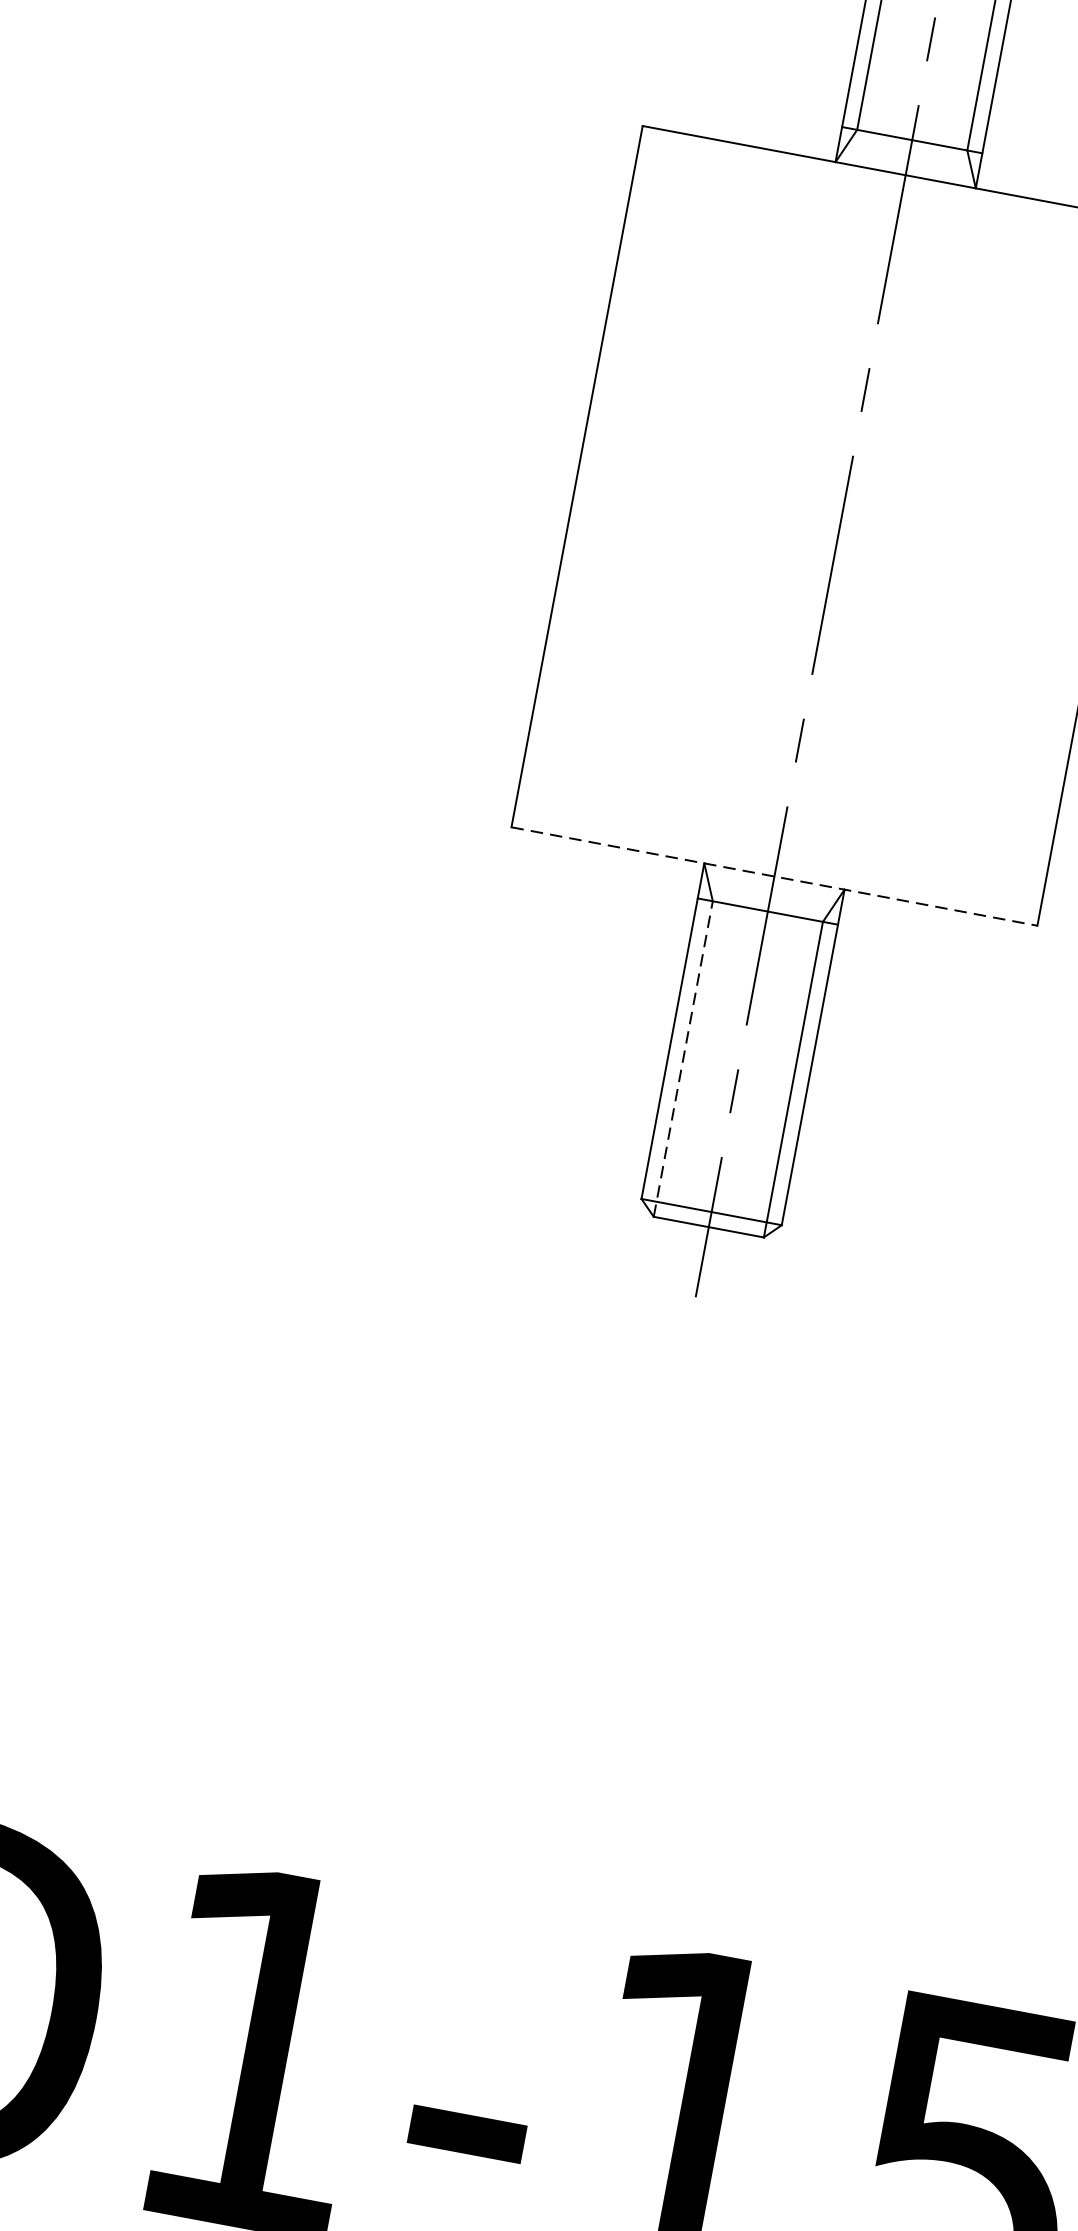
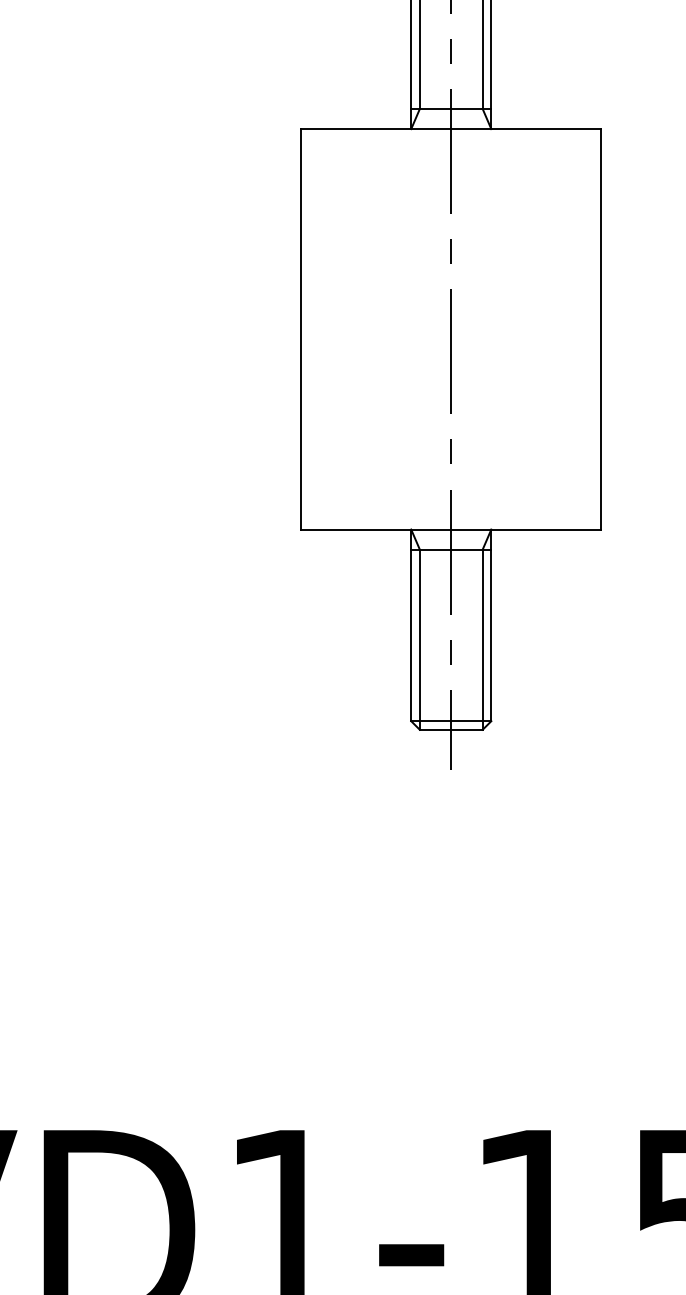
line: (774, 876) -> (451, 529), dashed -> solid
line: (682, 1058) -> (419, 639), dashed -> solid

